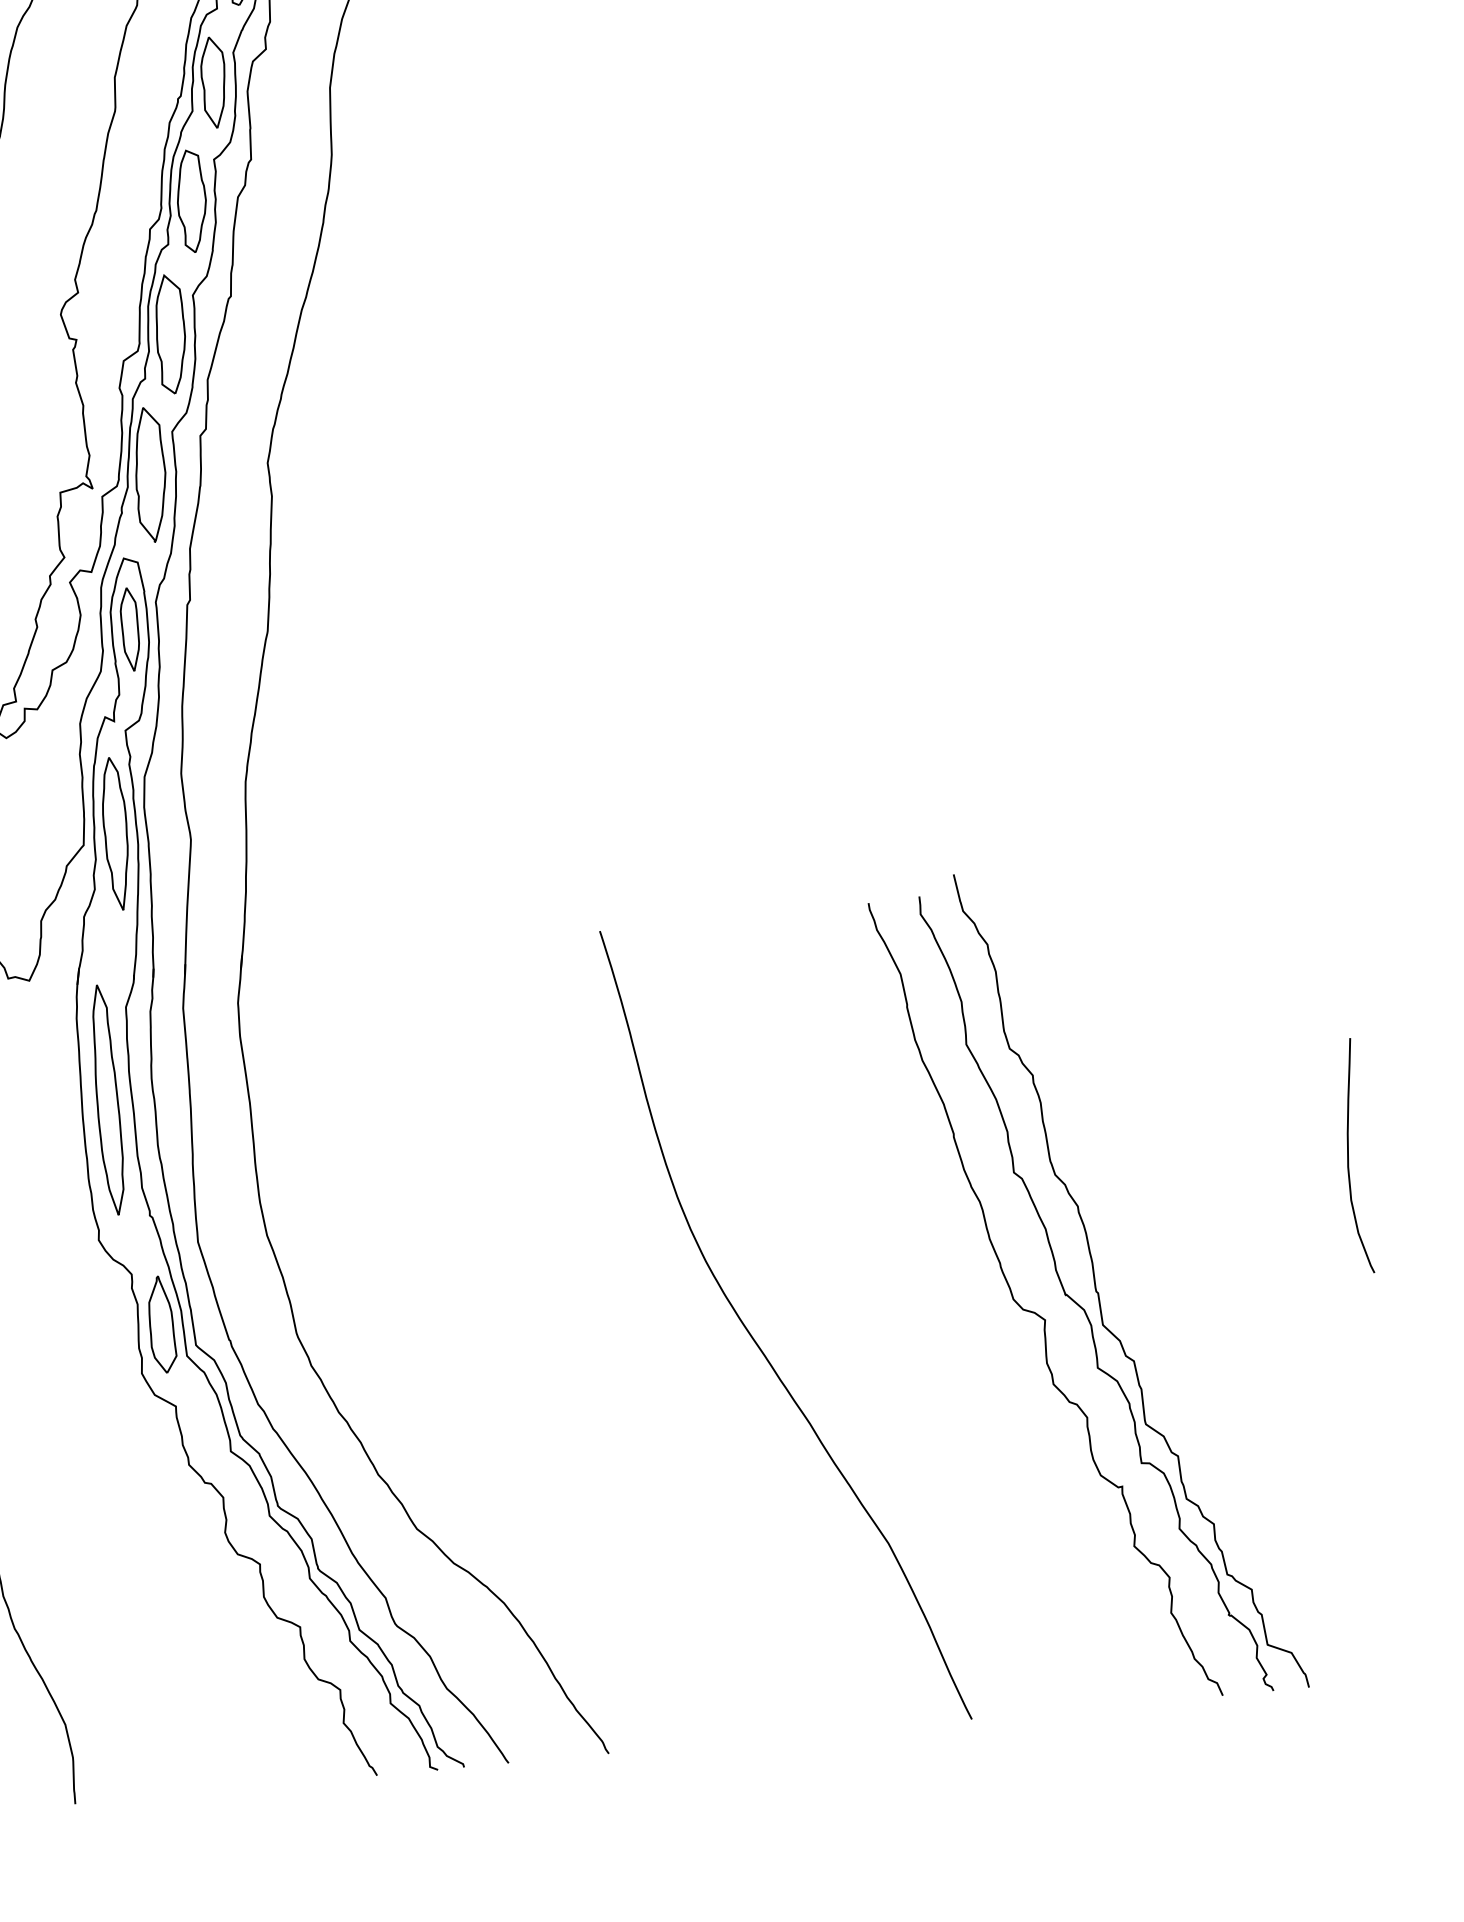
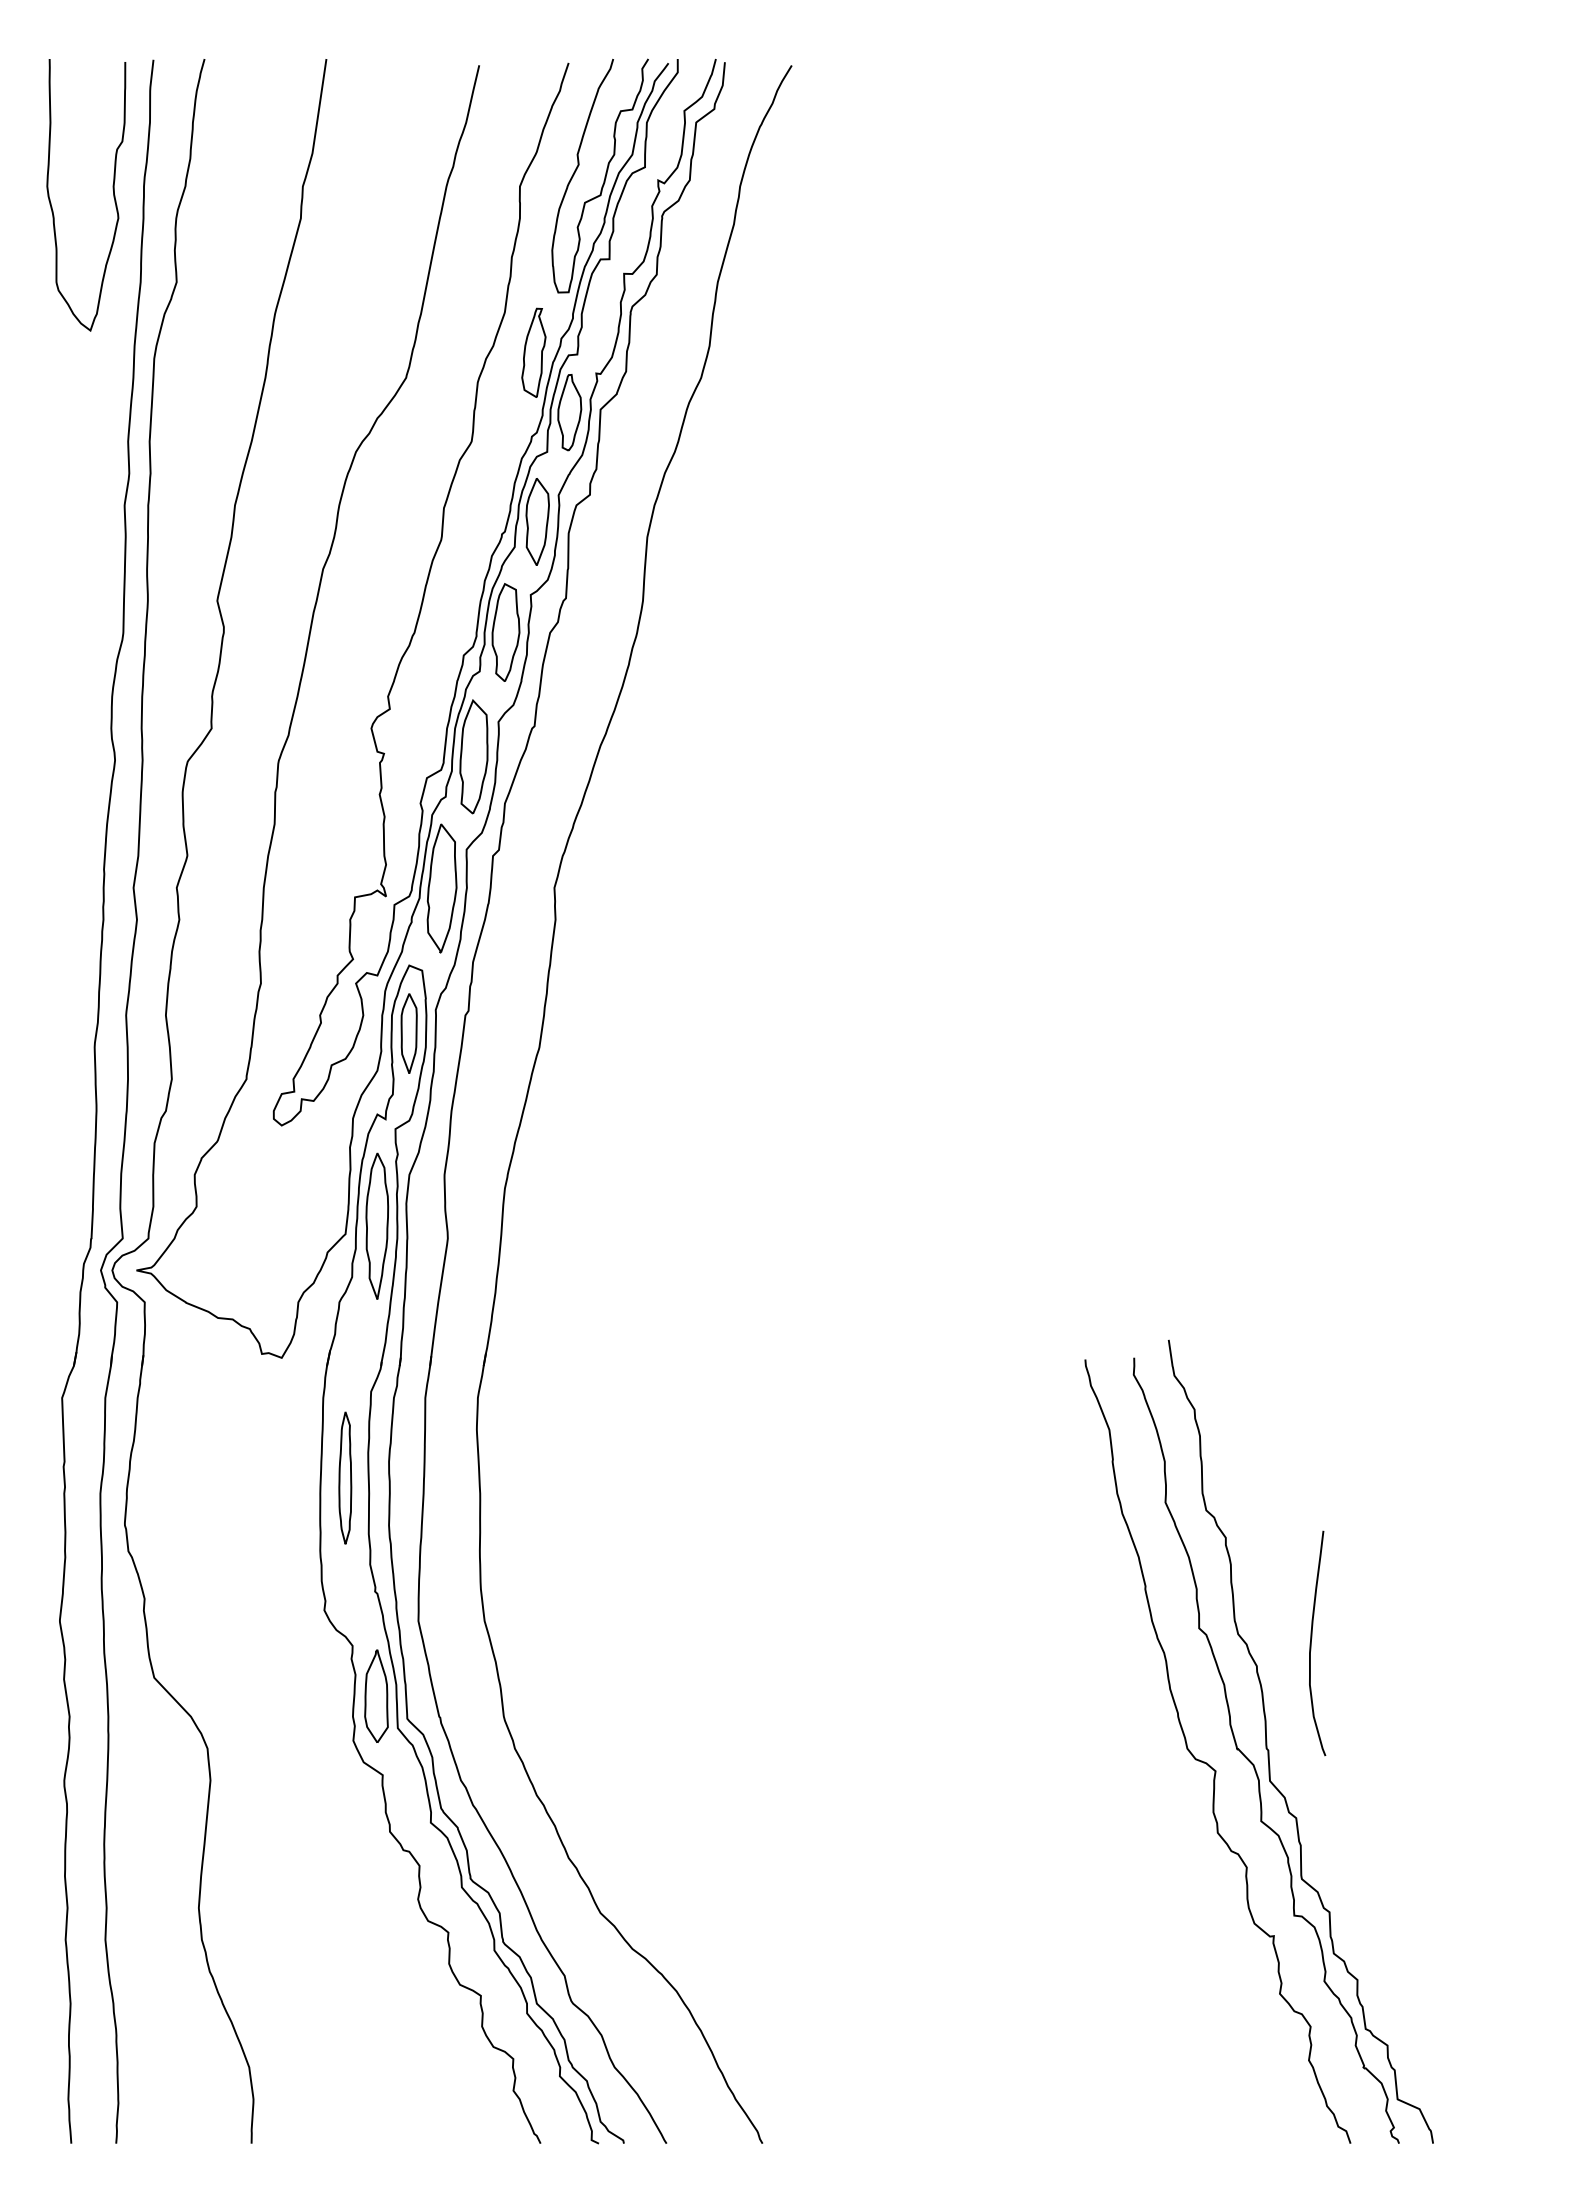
part: (107, 1099) -> (345, 1477), size x0.6
curve: (1348, 1156) -> (1311, 1643), moved
curve: (759, 1346) -> (942, 1770), removed

